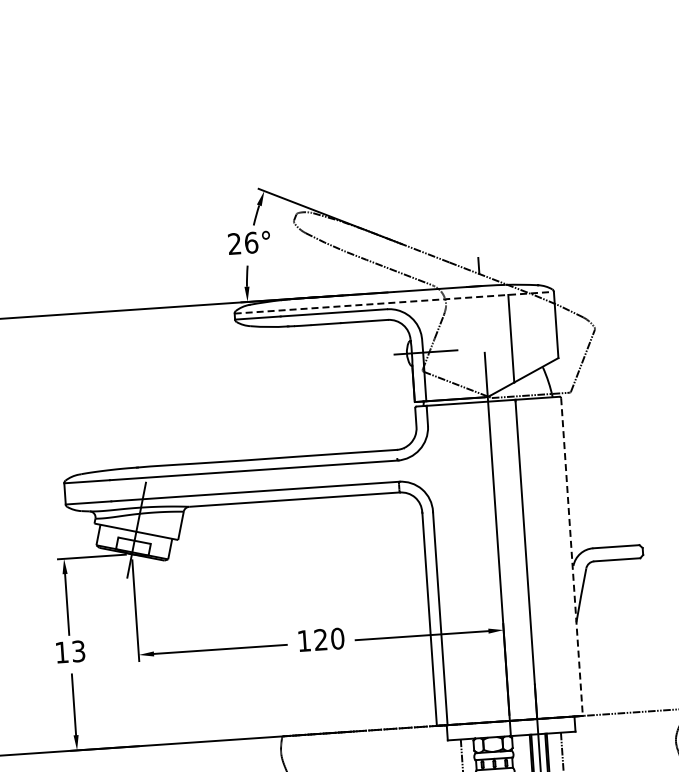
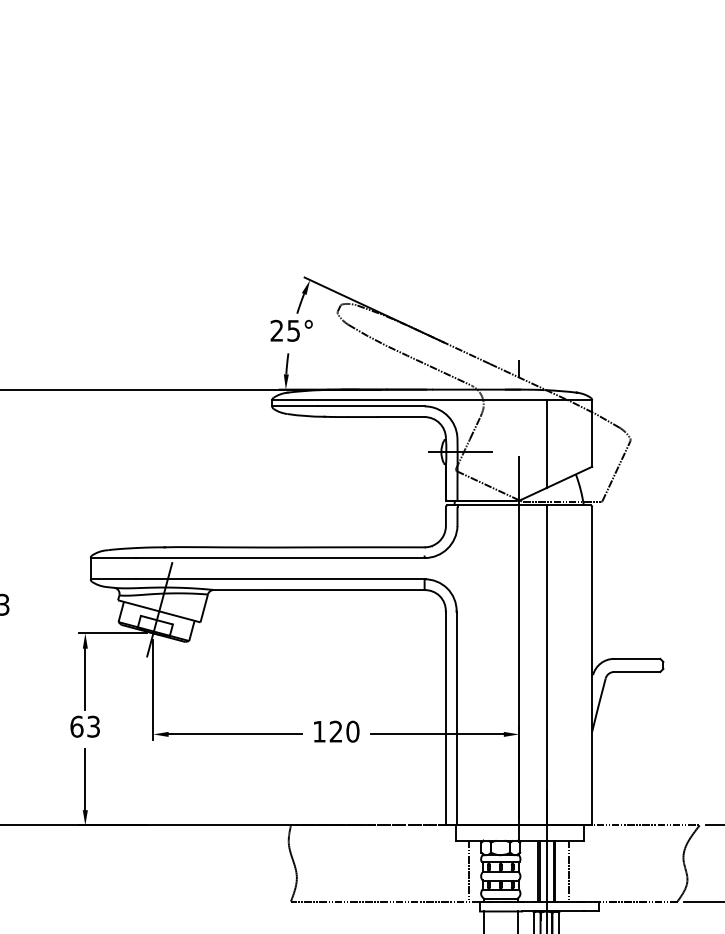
text: (251, 242) -> (293, 330), 26° -> 25°
line: (394, 302) -> (432, 400), dashed -> solid
line: (572, 557) -> (592, 666), dashed -> solid
text: (61, 652) -> (76, 726), 13 -> 63

